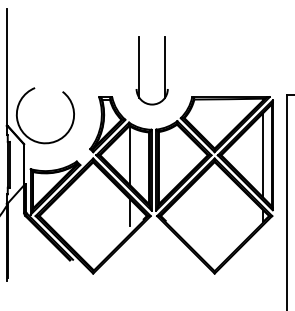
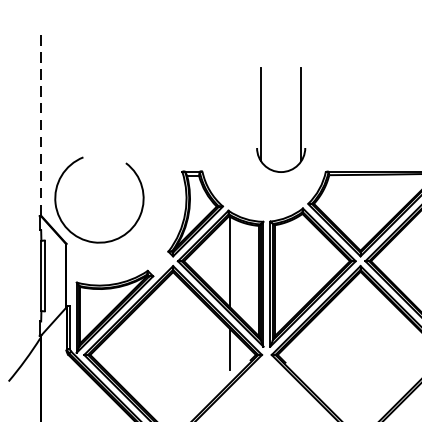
line: (7, 67) -> (40, 125), solid -> dashed
part: (139, 70) -> (261, 119), moved

